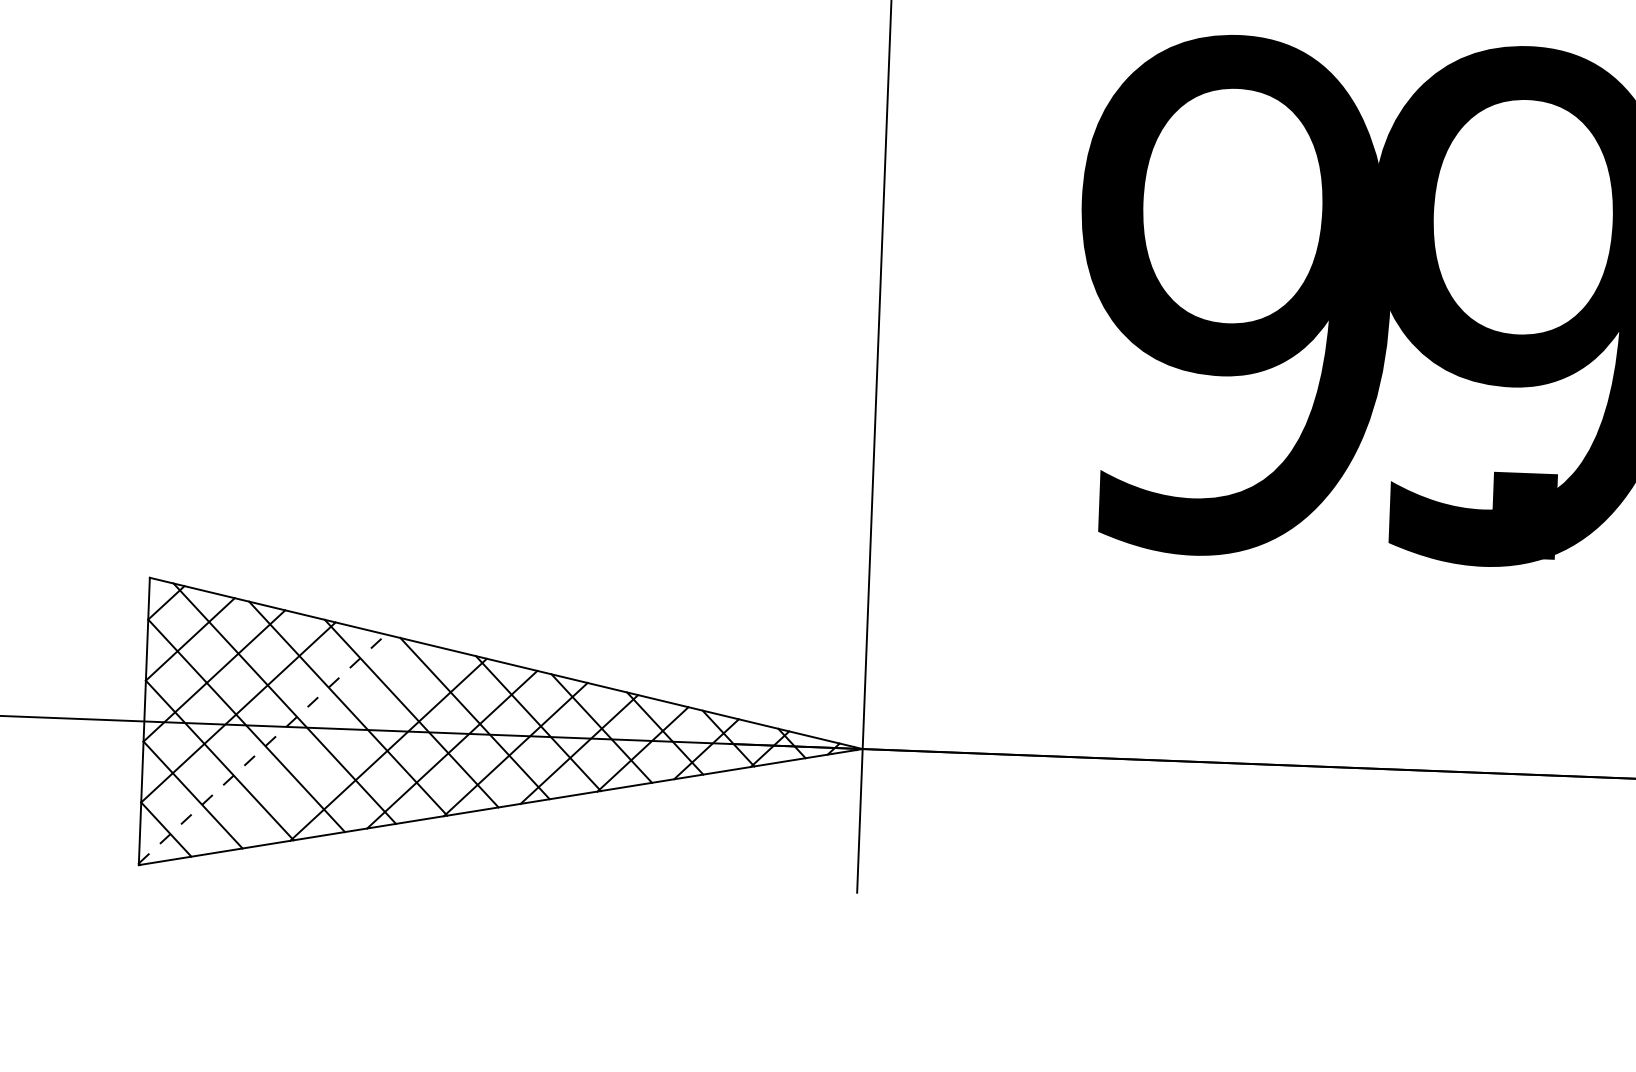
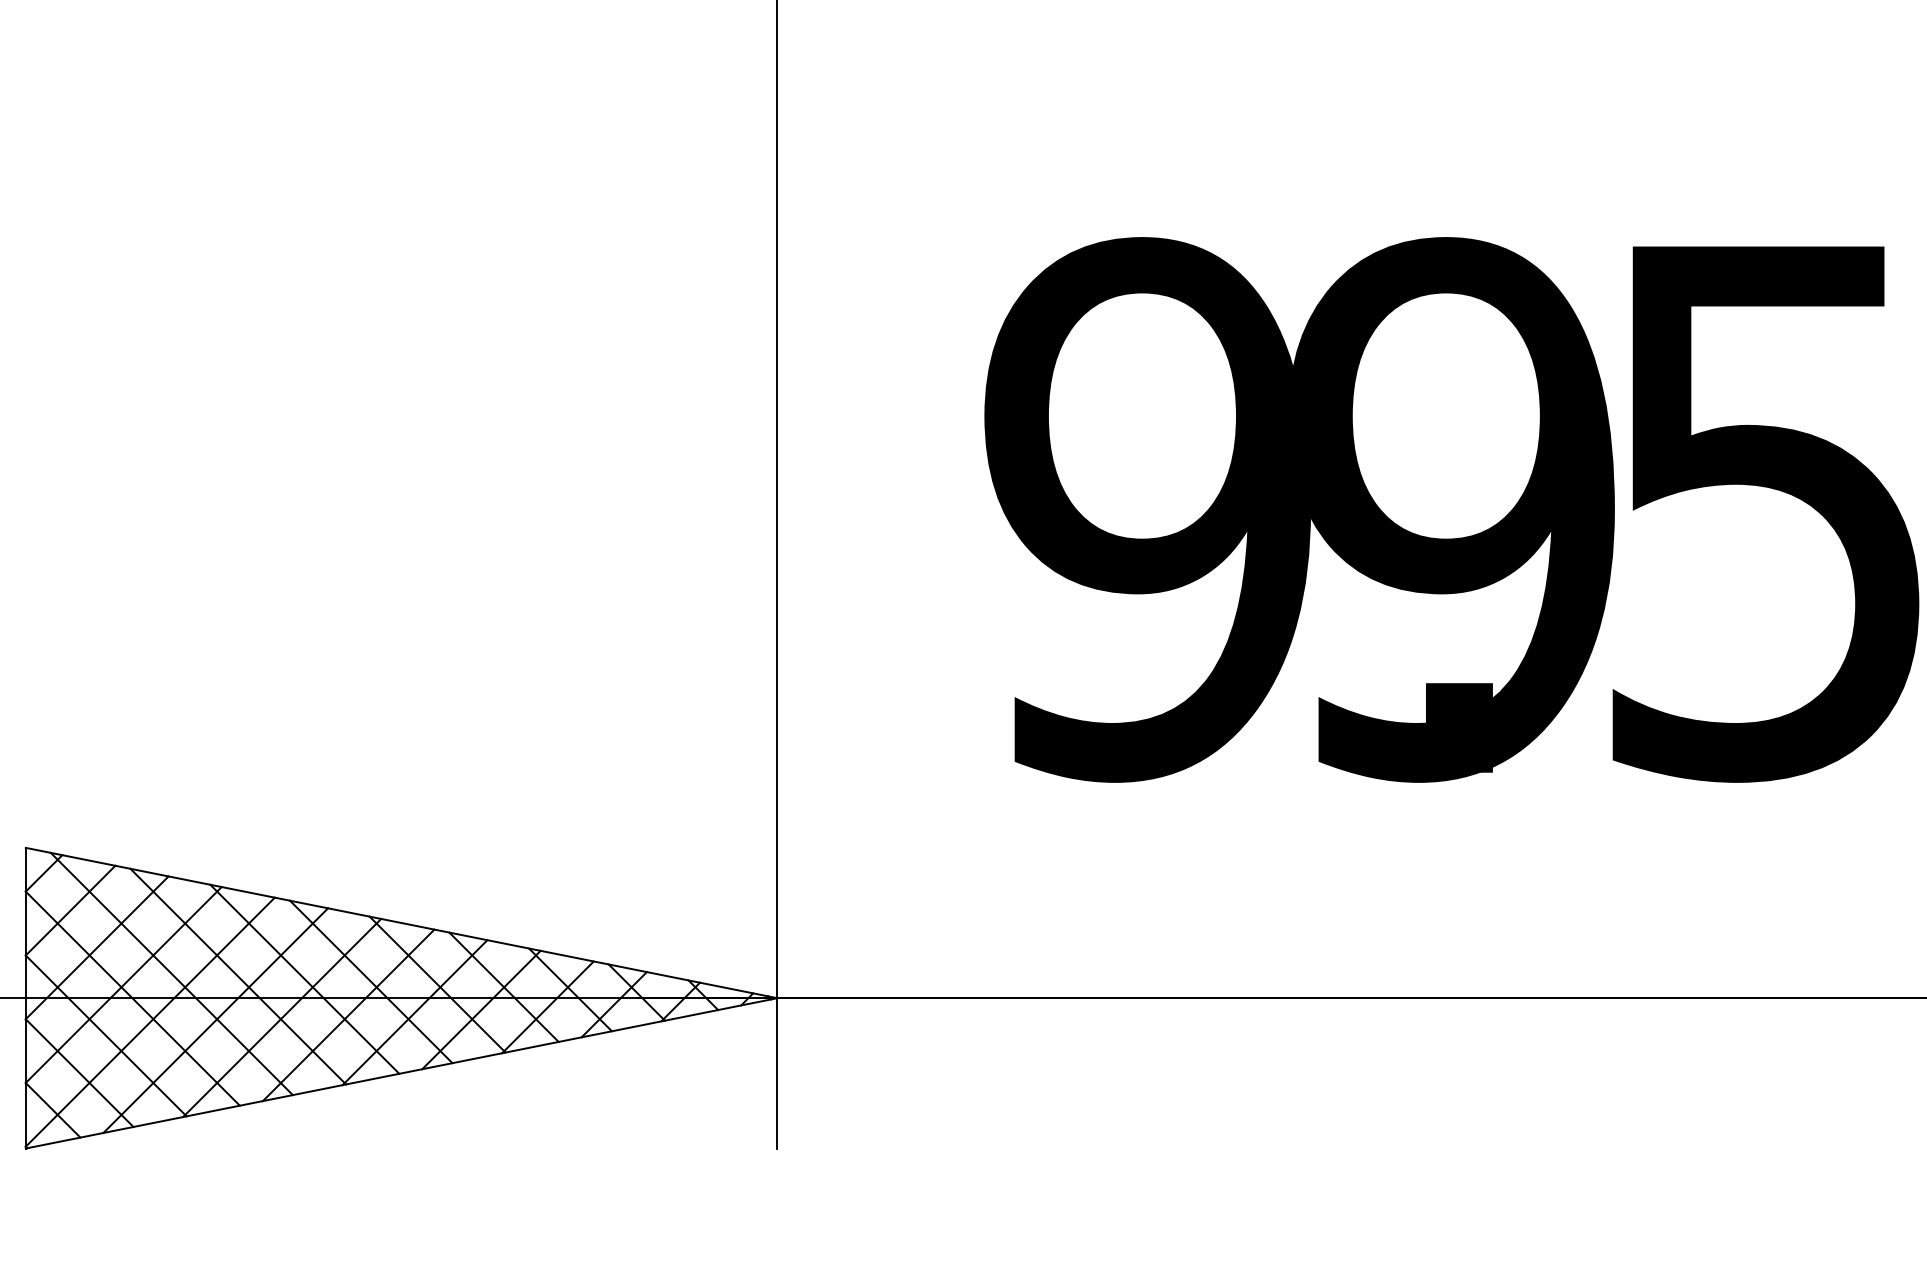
line: (262, 748) -> (150, 1021), dashed -> solid
line: (324, 749) -> (215, 1020), added

